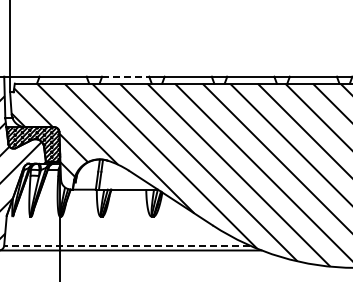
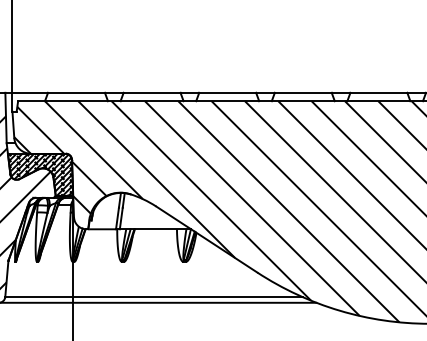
line: (125, 76) -> (151, 92), dashed -> solid
line: (126, 245) -> (153, 296), dashed -> solid

